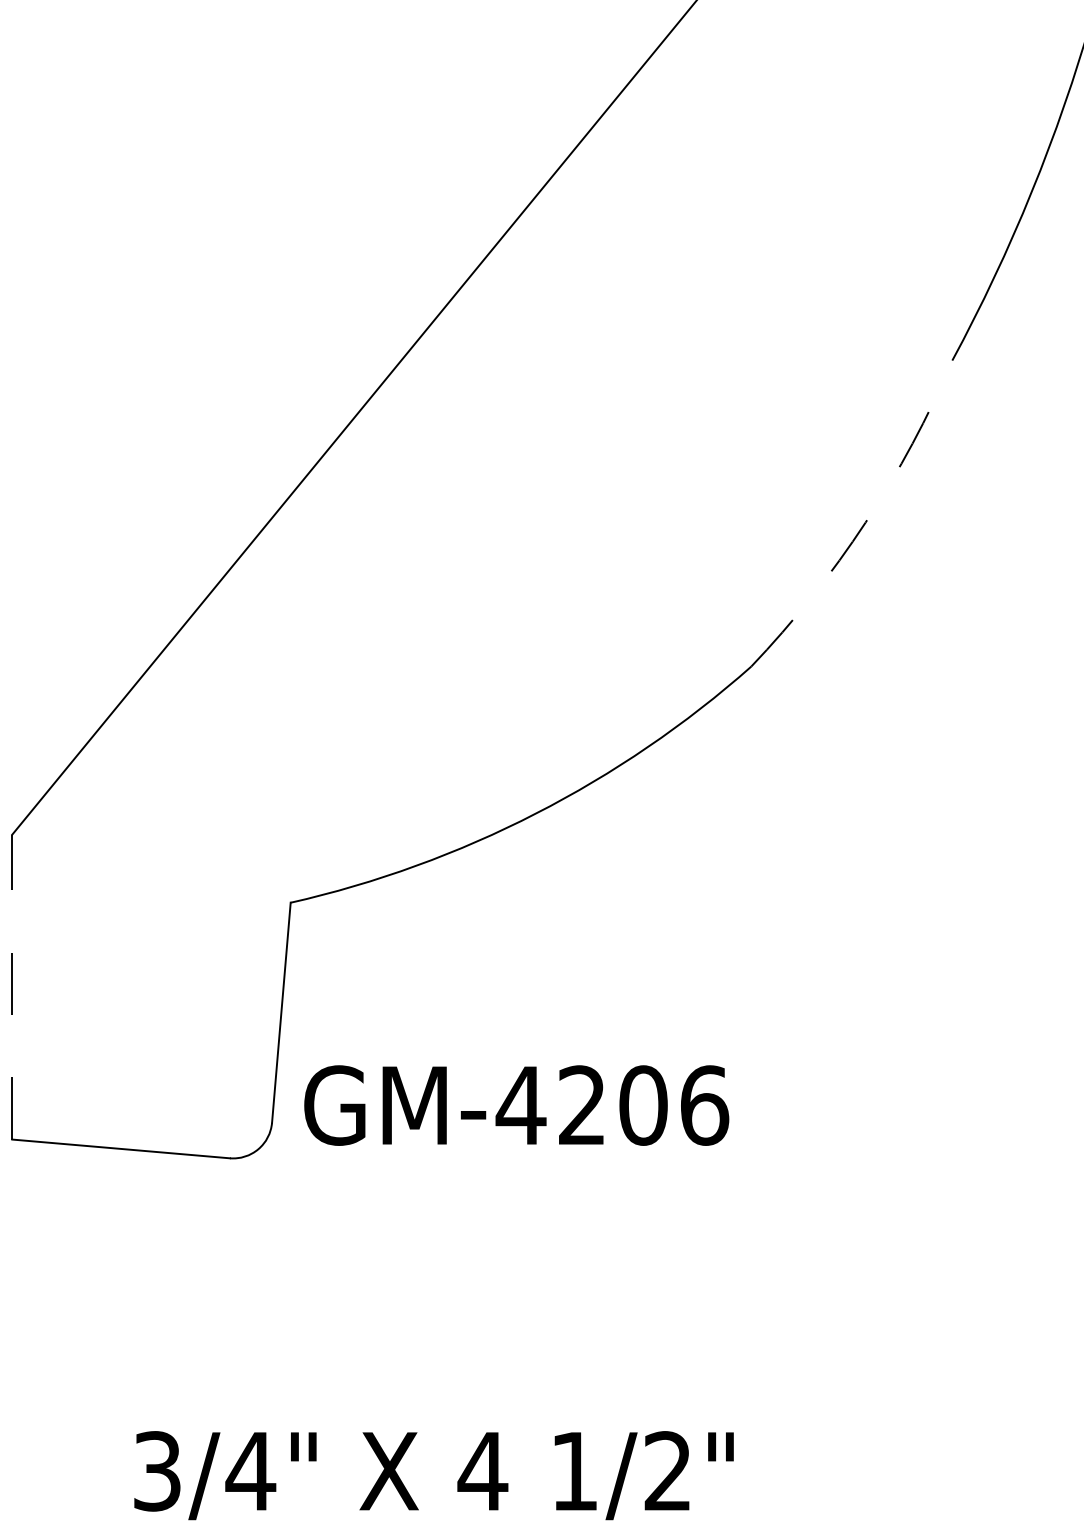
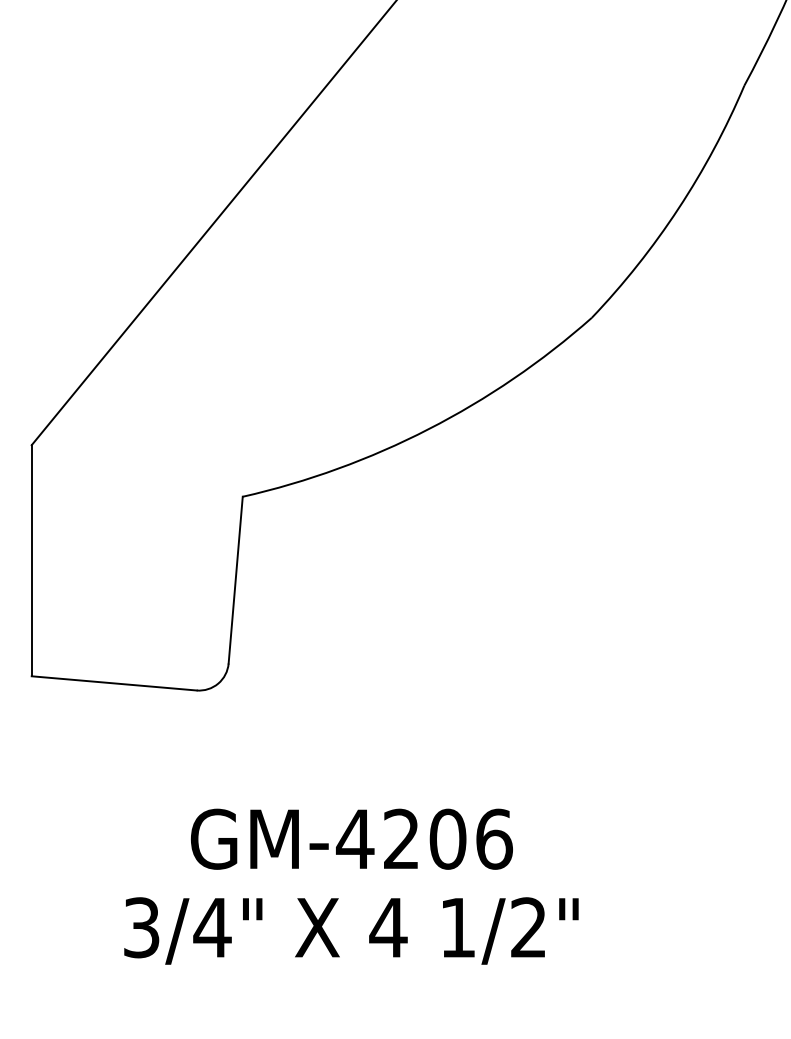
arc: (865, 522) -> (678, 208), dashed -> solid
line: (12, 986) -> (31, 560), dashed -> solid
text: (516, 1105) -> (351, 839), moved

